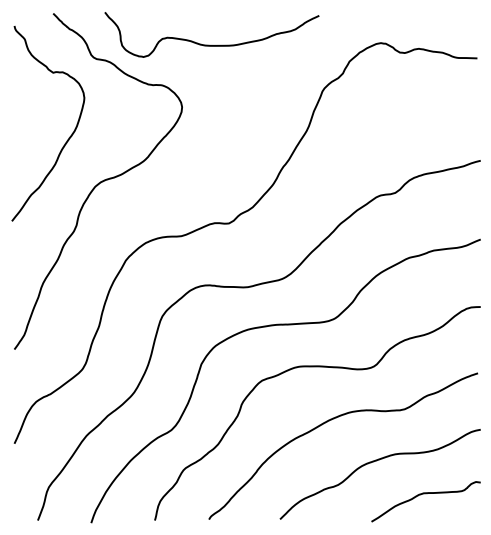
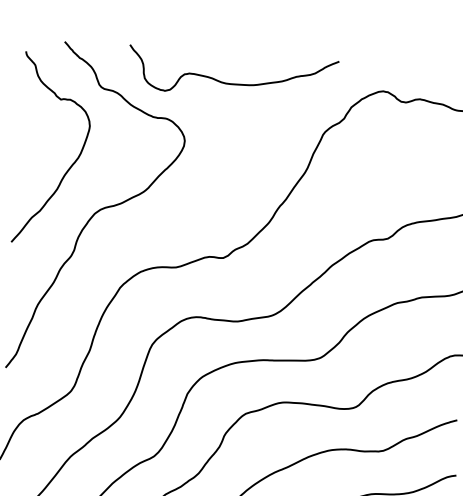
curve: (209, 44) -> (230, 82), moved

